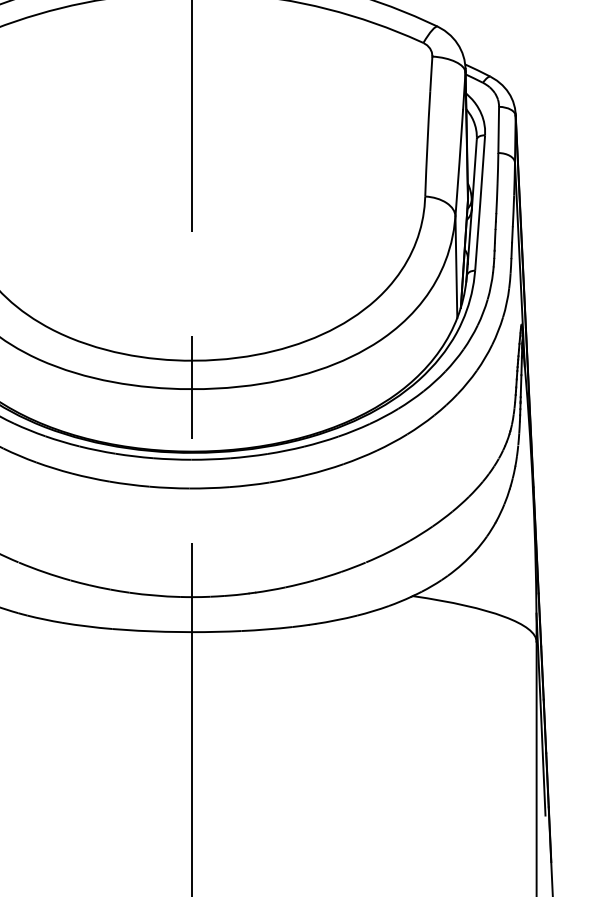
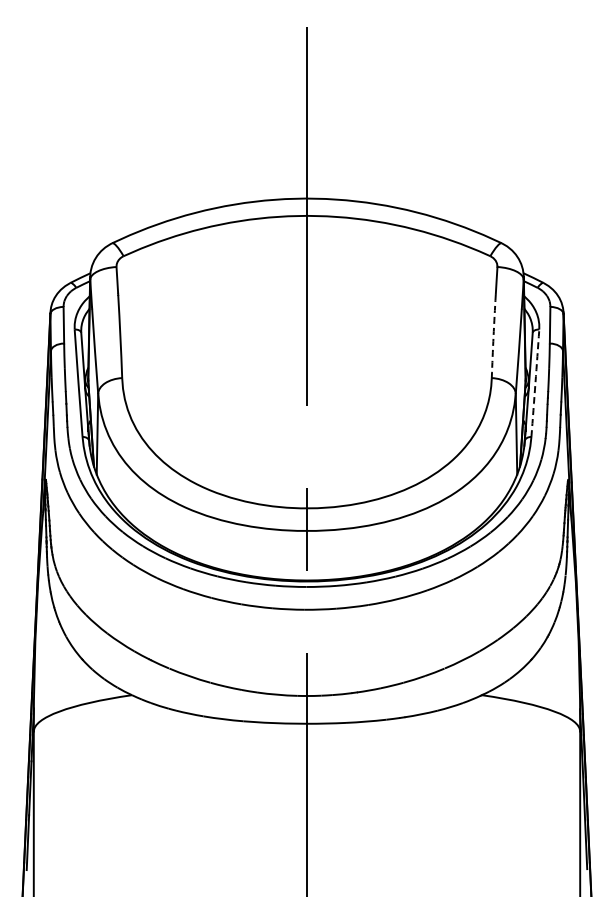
arc: (427, 144) -> (493, 336), solid -> dashed
arc: (480, 203) -> (535, 383), solid -> dashed

